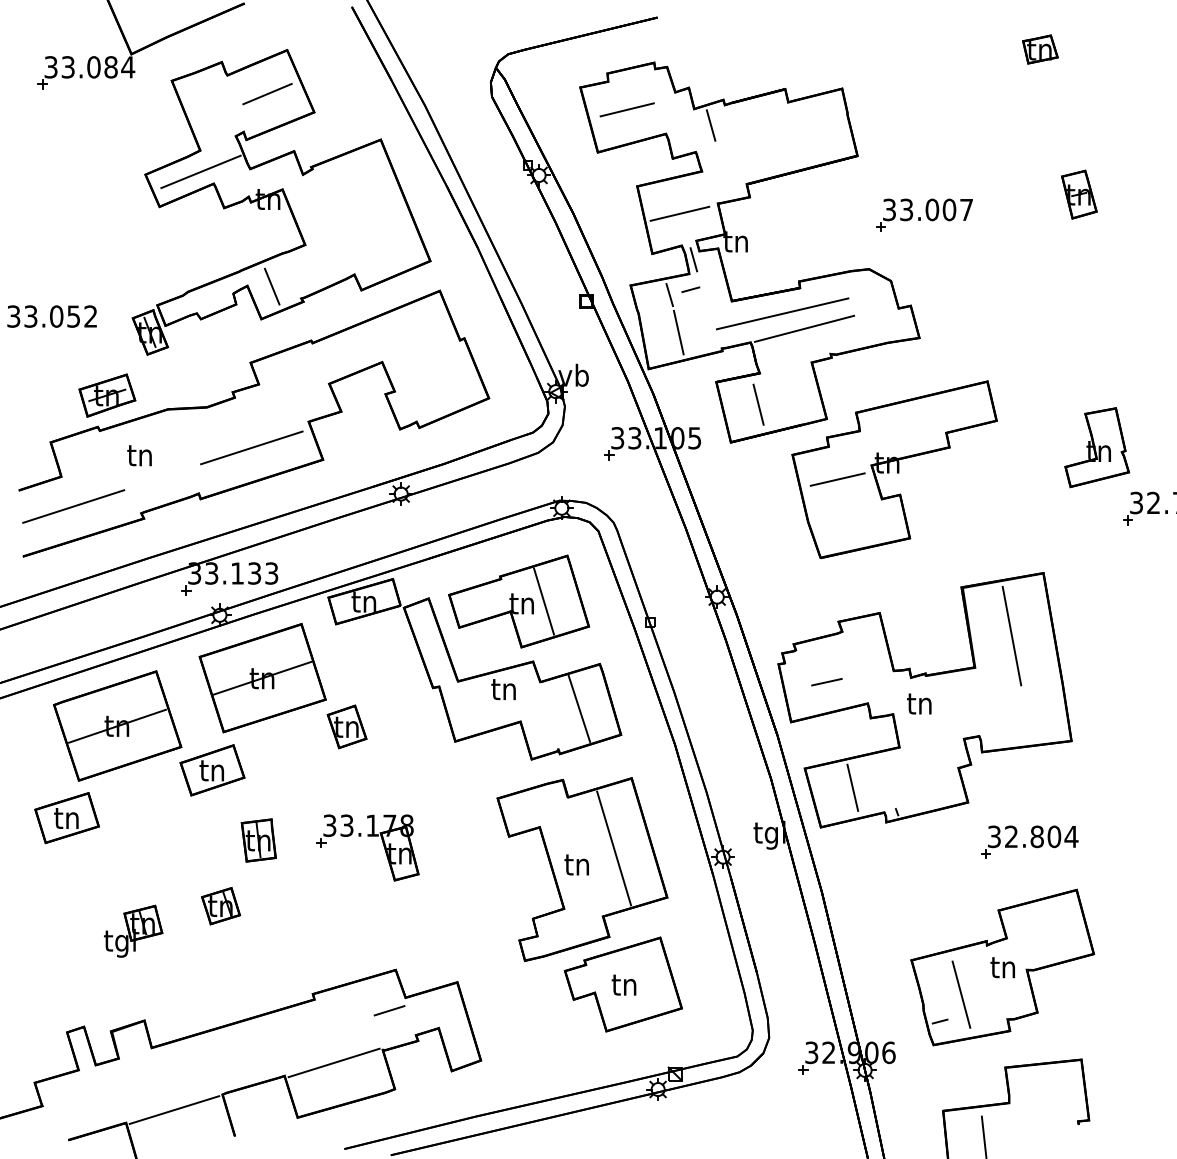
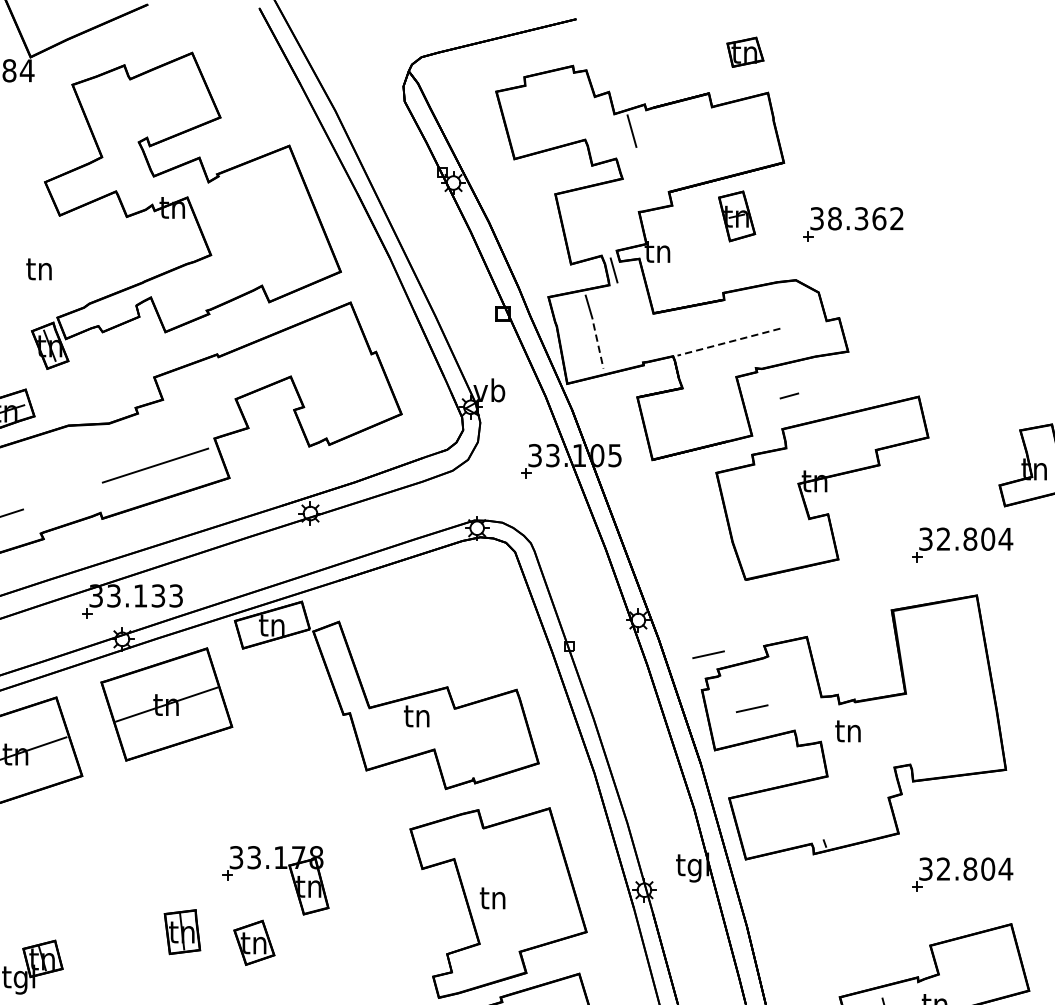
part: (1040, 49) -> (745, 52), moved
line: (267, 93) -> (171, 97), removed
line: (626, 109) -> (544, 114), removed
line: (200, 171) -> (102, 178), removed
part: (1079, 194) -> (737, 216), moved
text: (936, 209) -> (865, 218), 33.007 -> 38.362
line: (679, 213) -> (599, 222), removed
line: (271, 286) -> (175, 298), removed
line: (690, 289) -> (789, 395), moved
line: (782, 313) -> (706, 326), removed
line: (804, 328) -> (728, 341), solid -> dashed
line: (678, 333) -> (598, 346), solid -> dashed
line: (758, 404) -> (681, 420), removed
text: (139, 455) -> (38, 269), moved
line: (837, 479) -> (763, 498), removed
part: (1029, 523) -> (962, 544), added
part: (519, 601) -> (433, 624), removed
line: (784, 630) -> (708, 655), added
line: (1011, 635) -> (943, 660), removed
line: (579, 708) -> (495, 736), removed
part: (346, 726) -> (253, 942), moved
part: (212, 770) -> (114, 800), removed
line: (852, 787) -> (778, 817), removed
part: (258, 840) -> (182, 932), moved
line: (614, 848) -> (531, 881), removed
part: (220, 906) -> (122, 941), removed

